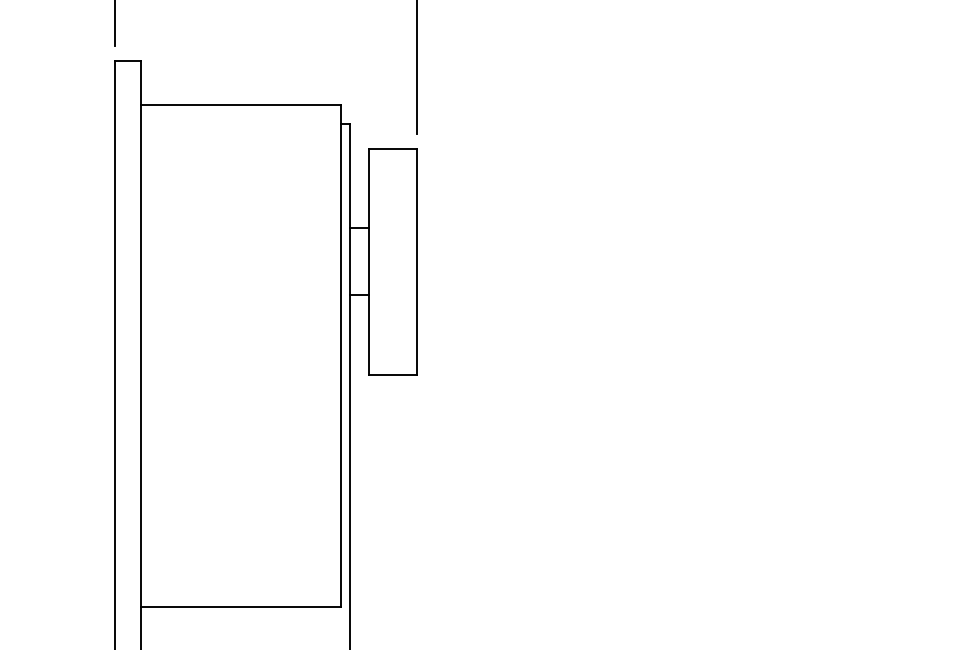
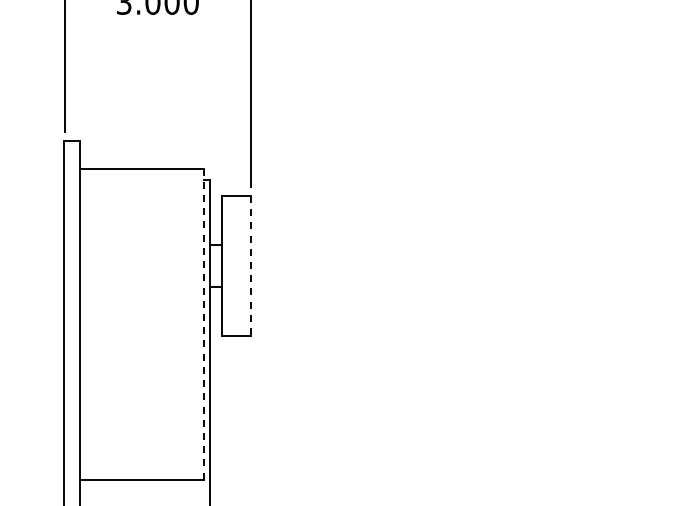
line: (417, 261) -> (251, 265), solid -> dashed
line: (341, 356) -> (204, 324), solid -> dashed

